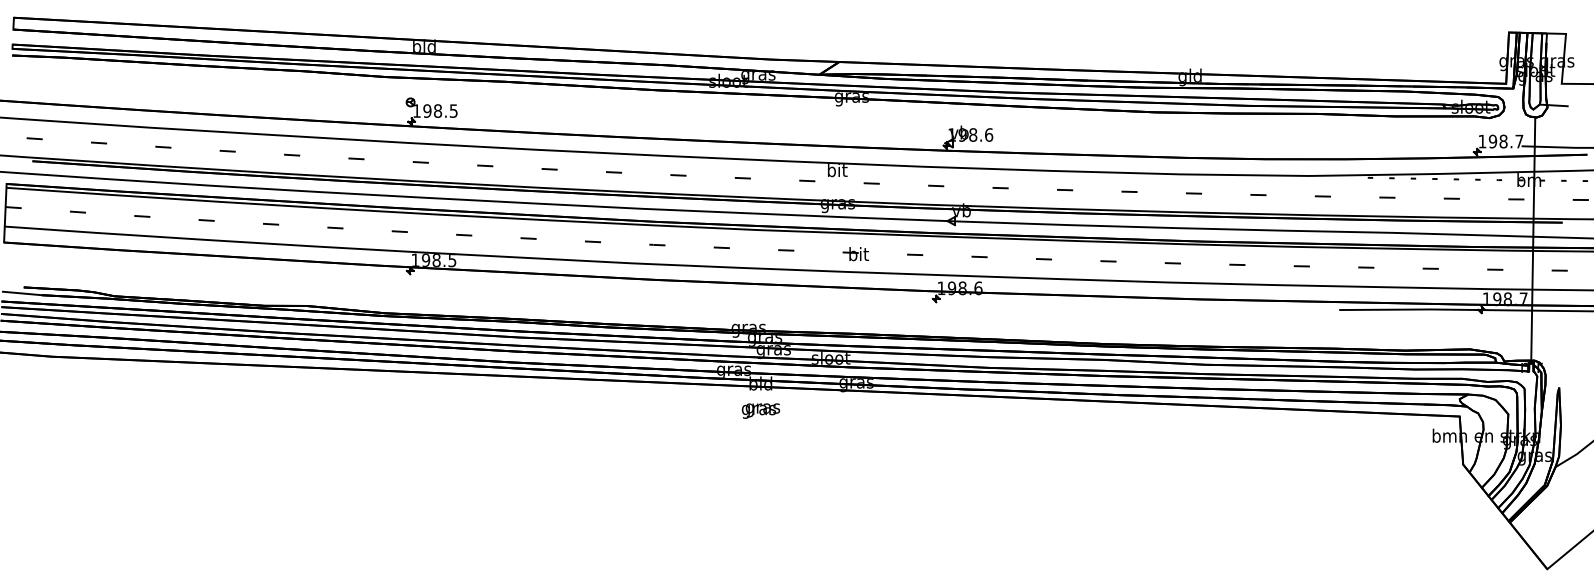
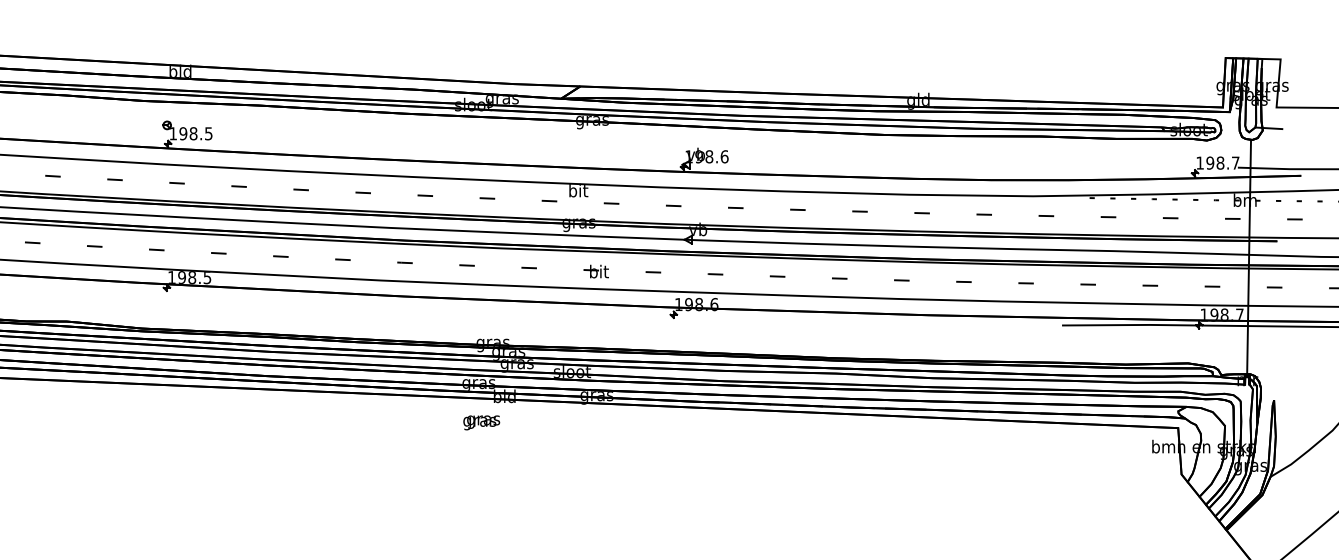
text: (760, 410) -> (481, 422), moved

